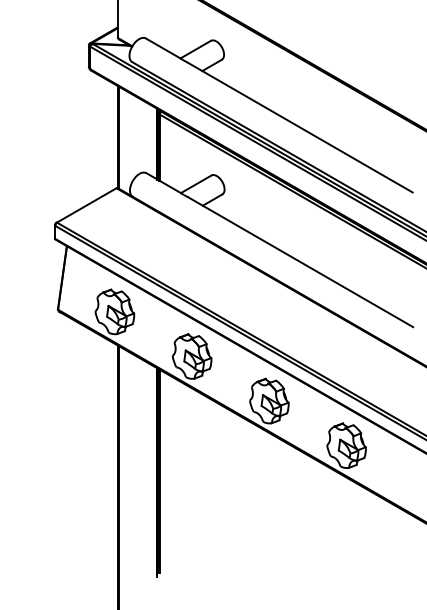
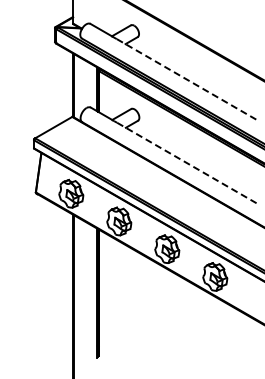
line: (300, 127) -> (186, 79), solid -> dashed
line: (300, 261) -> (186, 162), solid -> dashed

